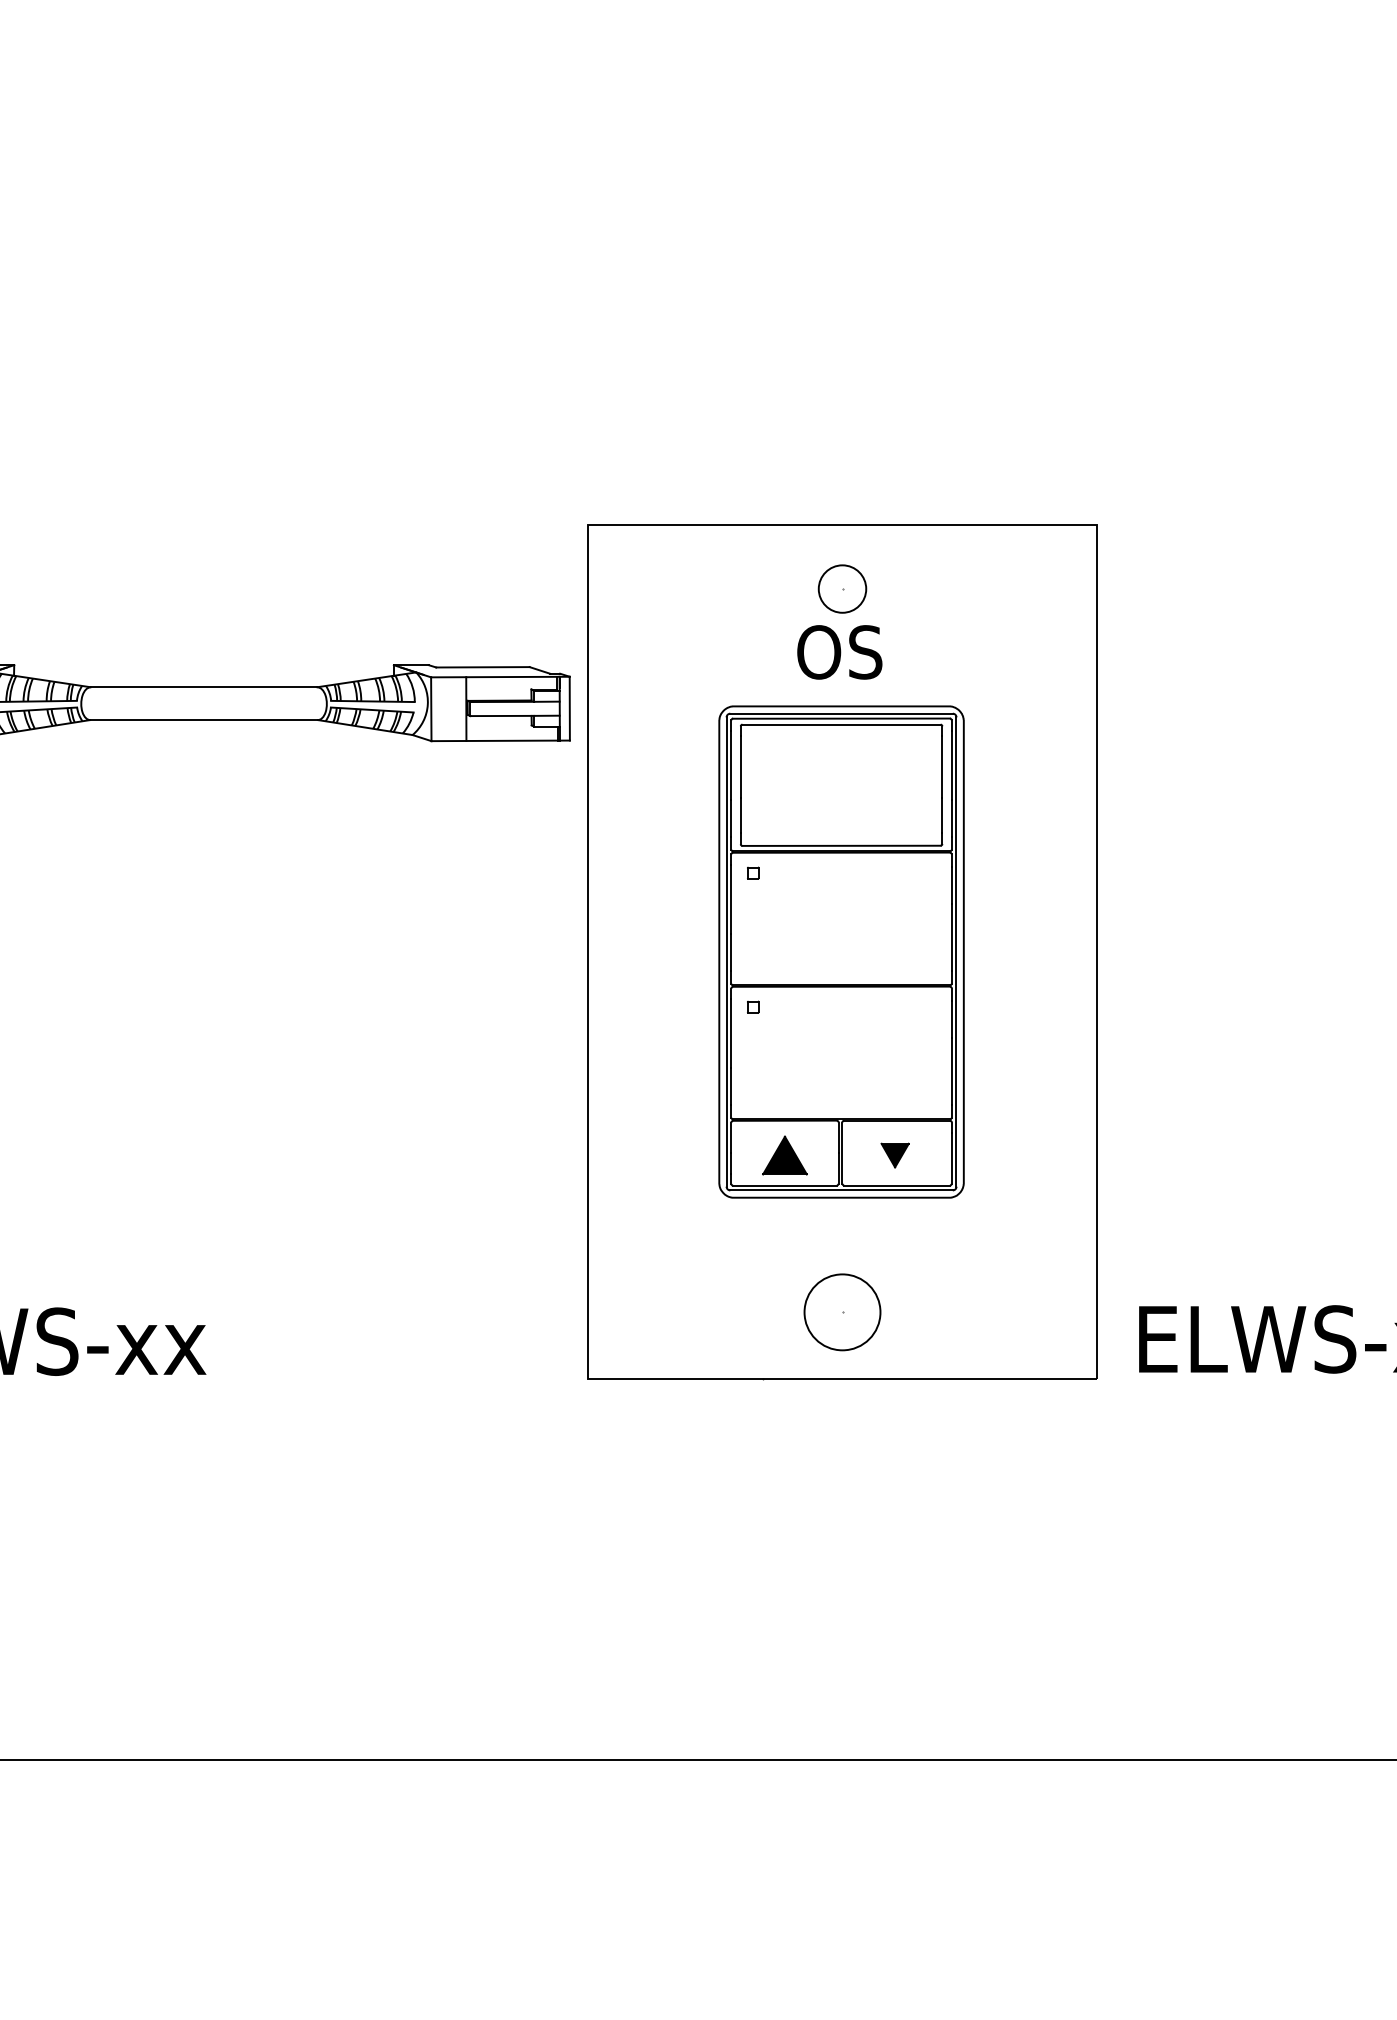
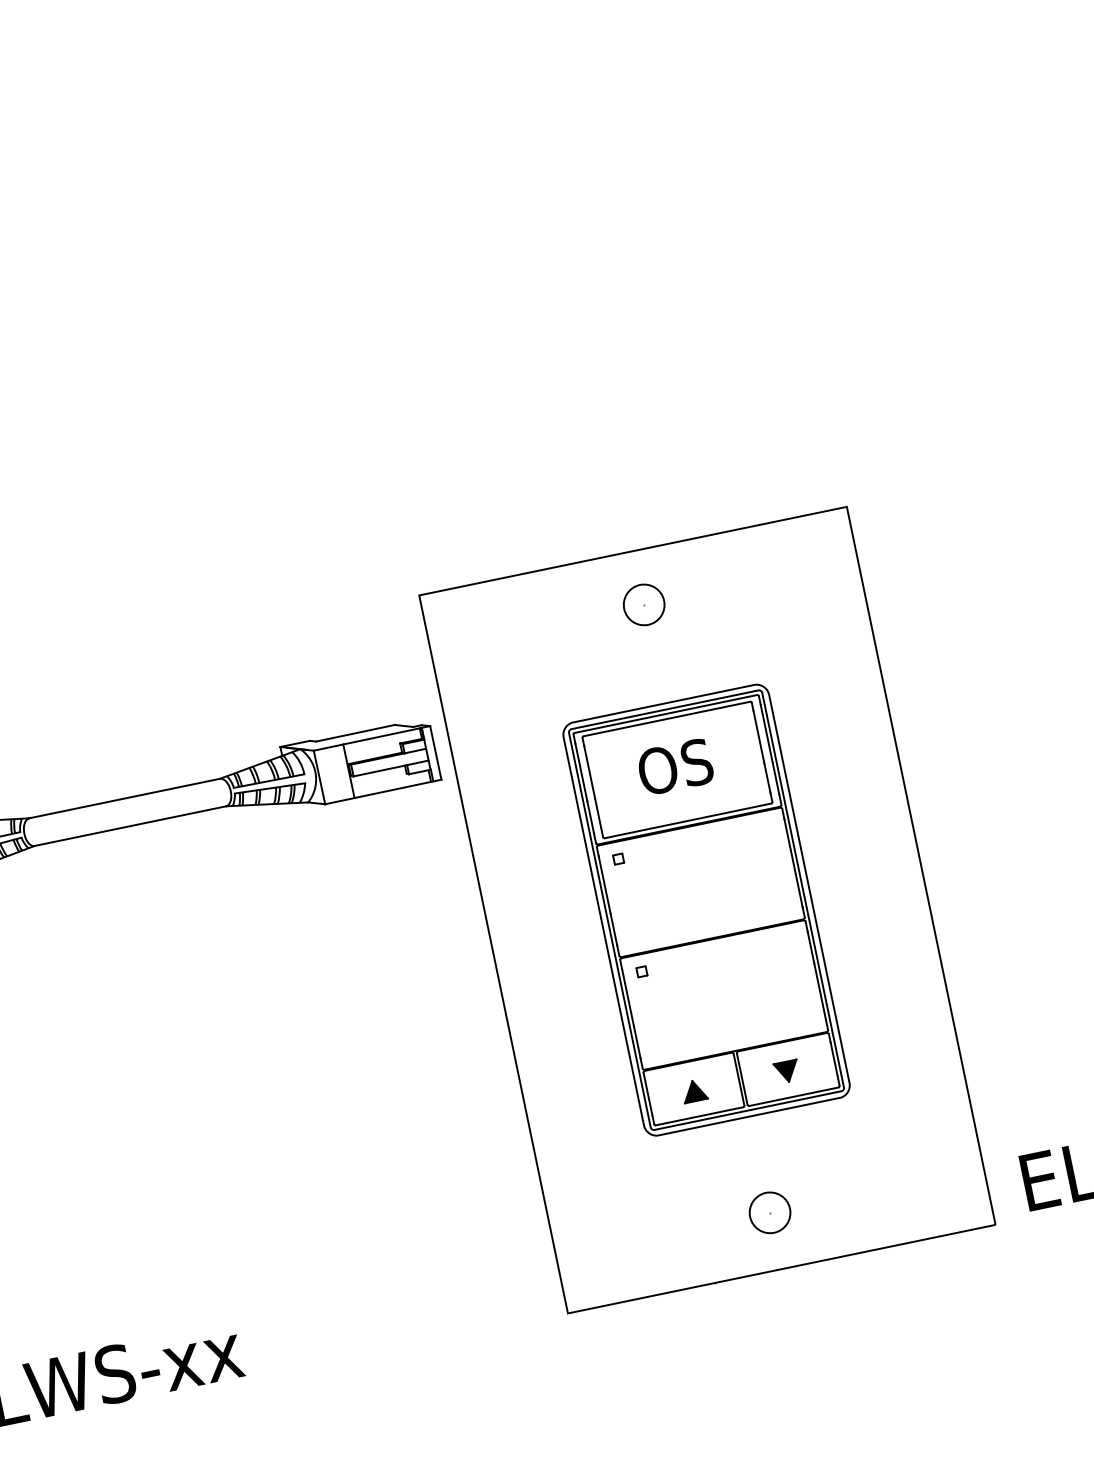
text: (839, 652) -> (675, 767), moved
part: (784, 1155) -> (694, 1091), size x0.62
circle: (842, 1312) -> (770, 1212), size x0.62

